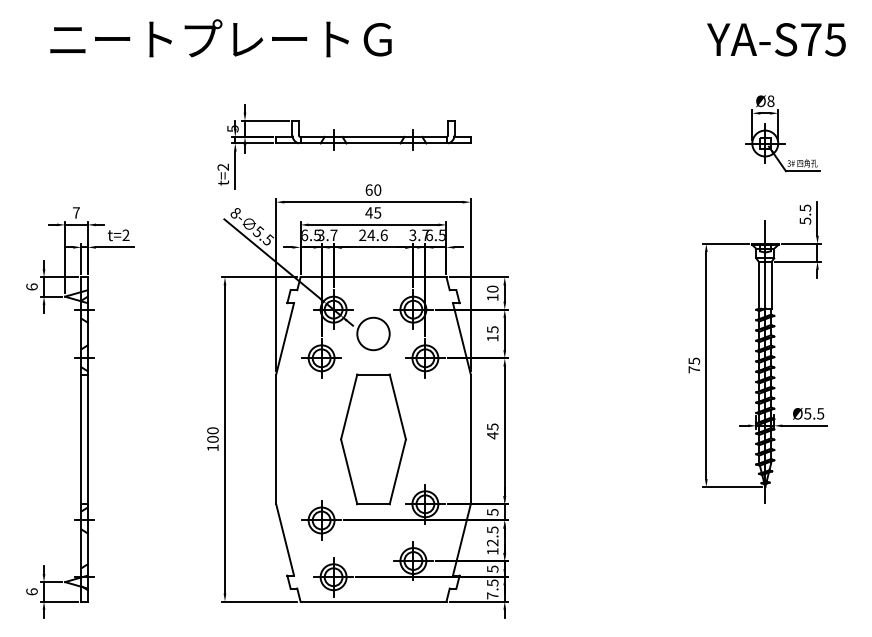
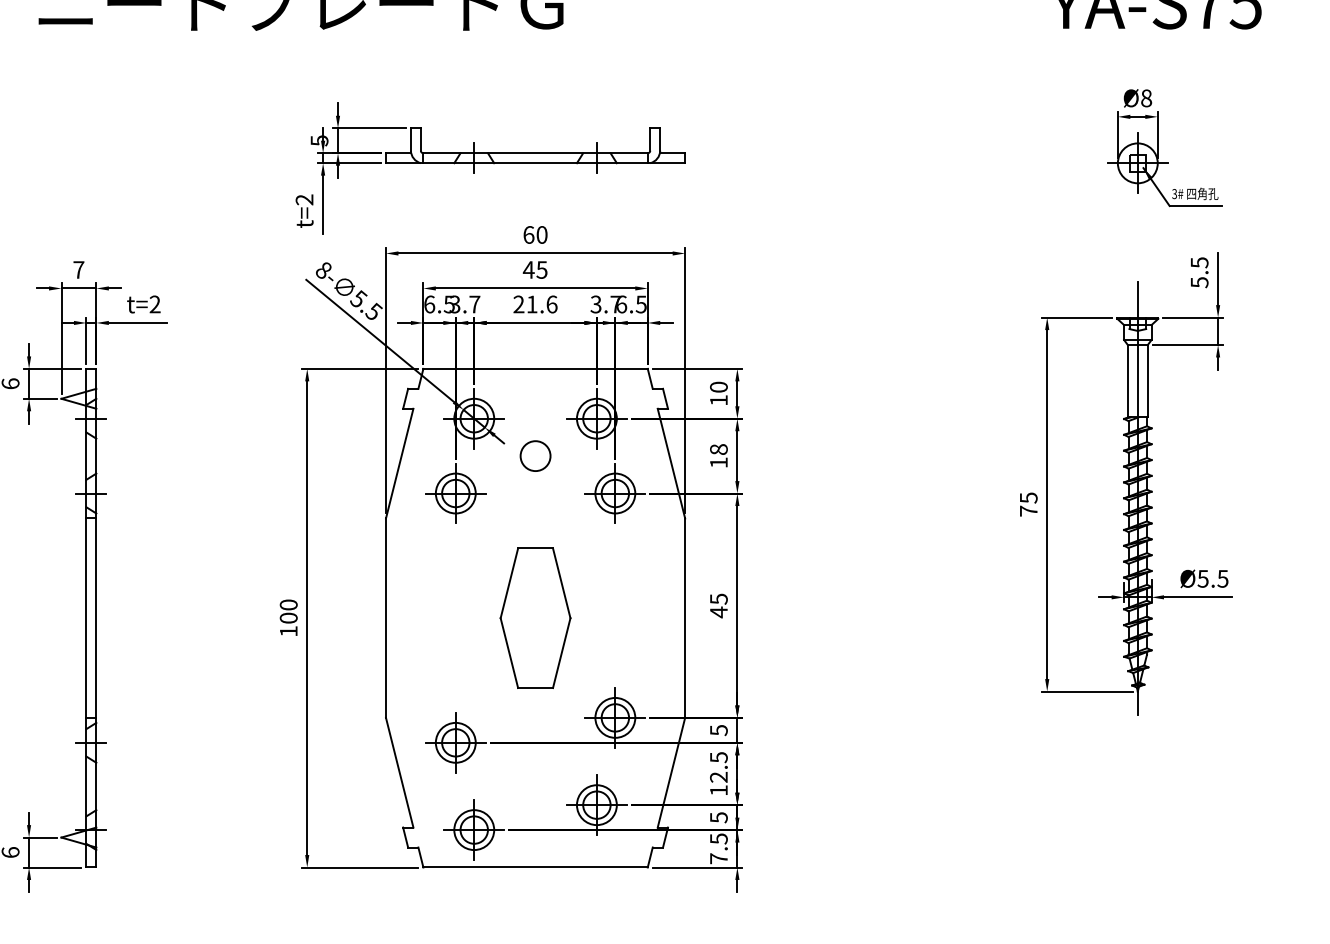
text: (371, 234) -> (532, 303), 24.6 -> 21.6
text: (492, 329) -> (718, 449), 15 -> 18
circle: (373, 333) -> (535, 455), size x0.6
part: (373, 439) -> (535, 618), size x0.7

